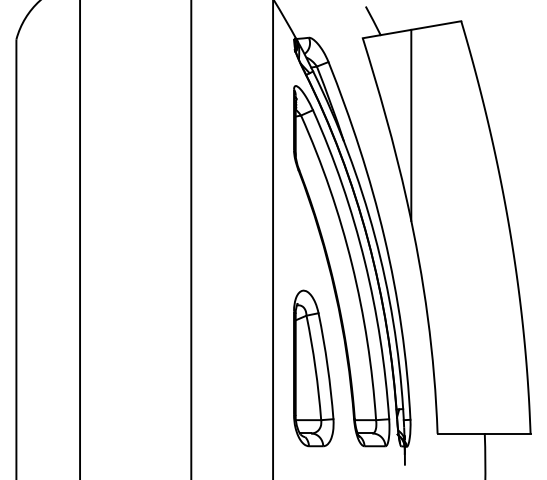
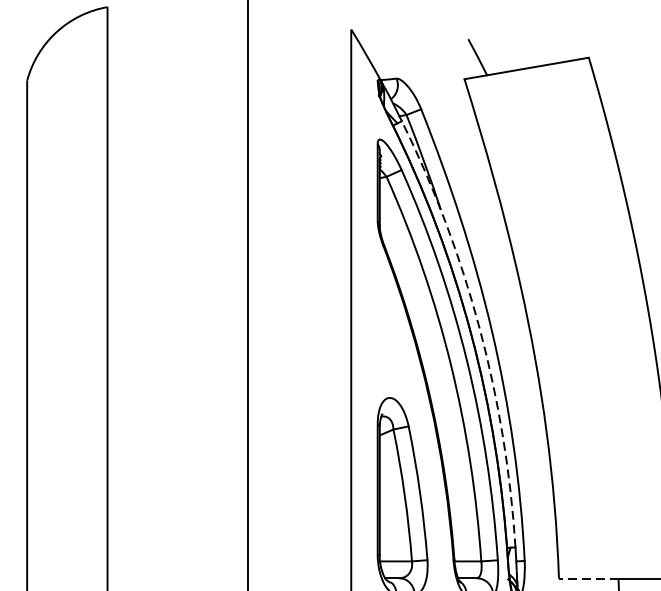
line: (411, 124) -> (526, 188), removed
arc: (374, 235) -> (479, 328), solid -> dashed
line: (461, 433) -> (589, 578), solid -> dashed

